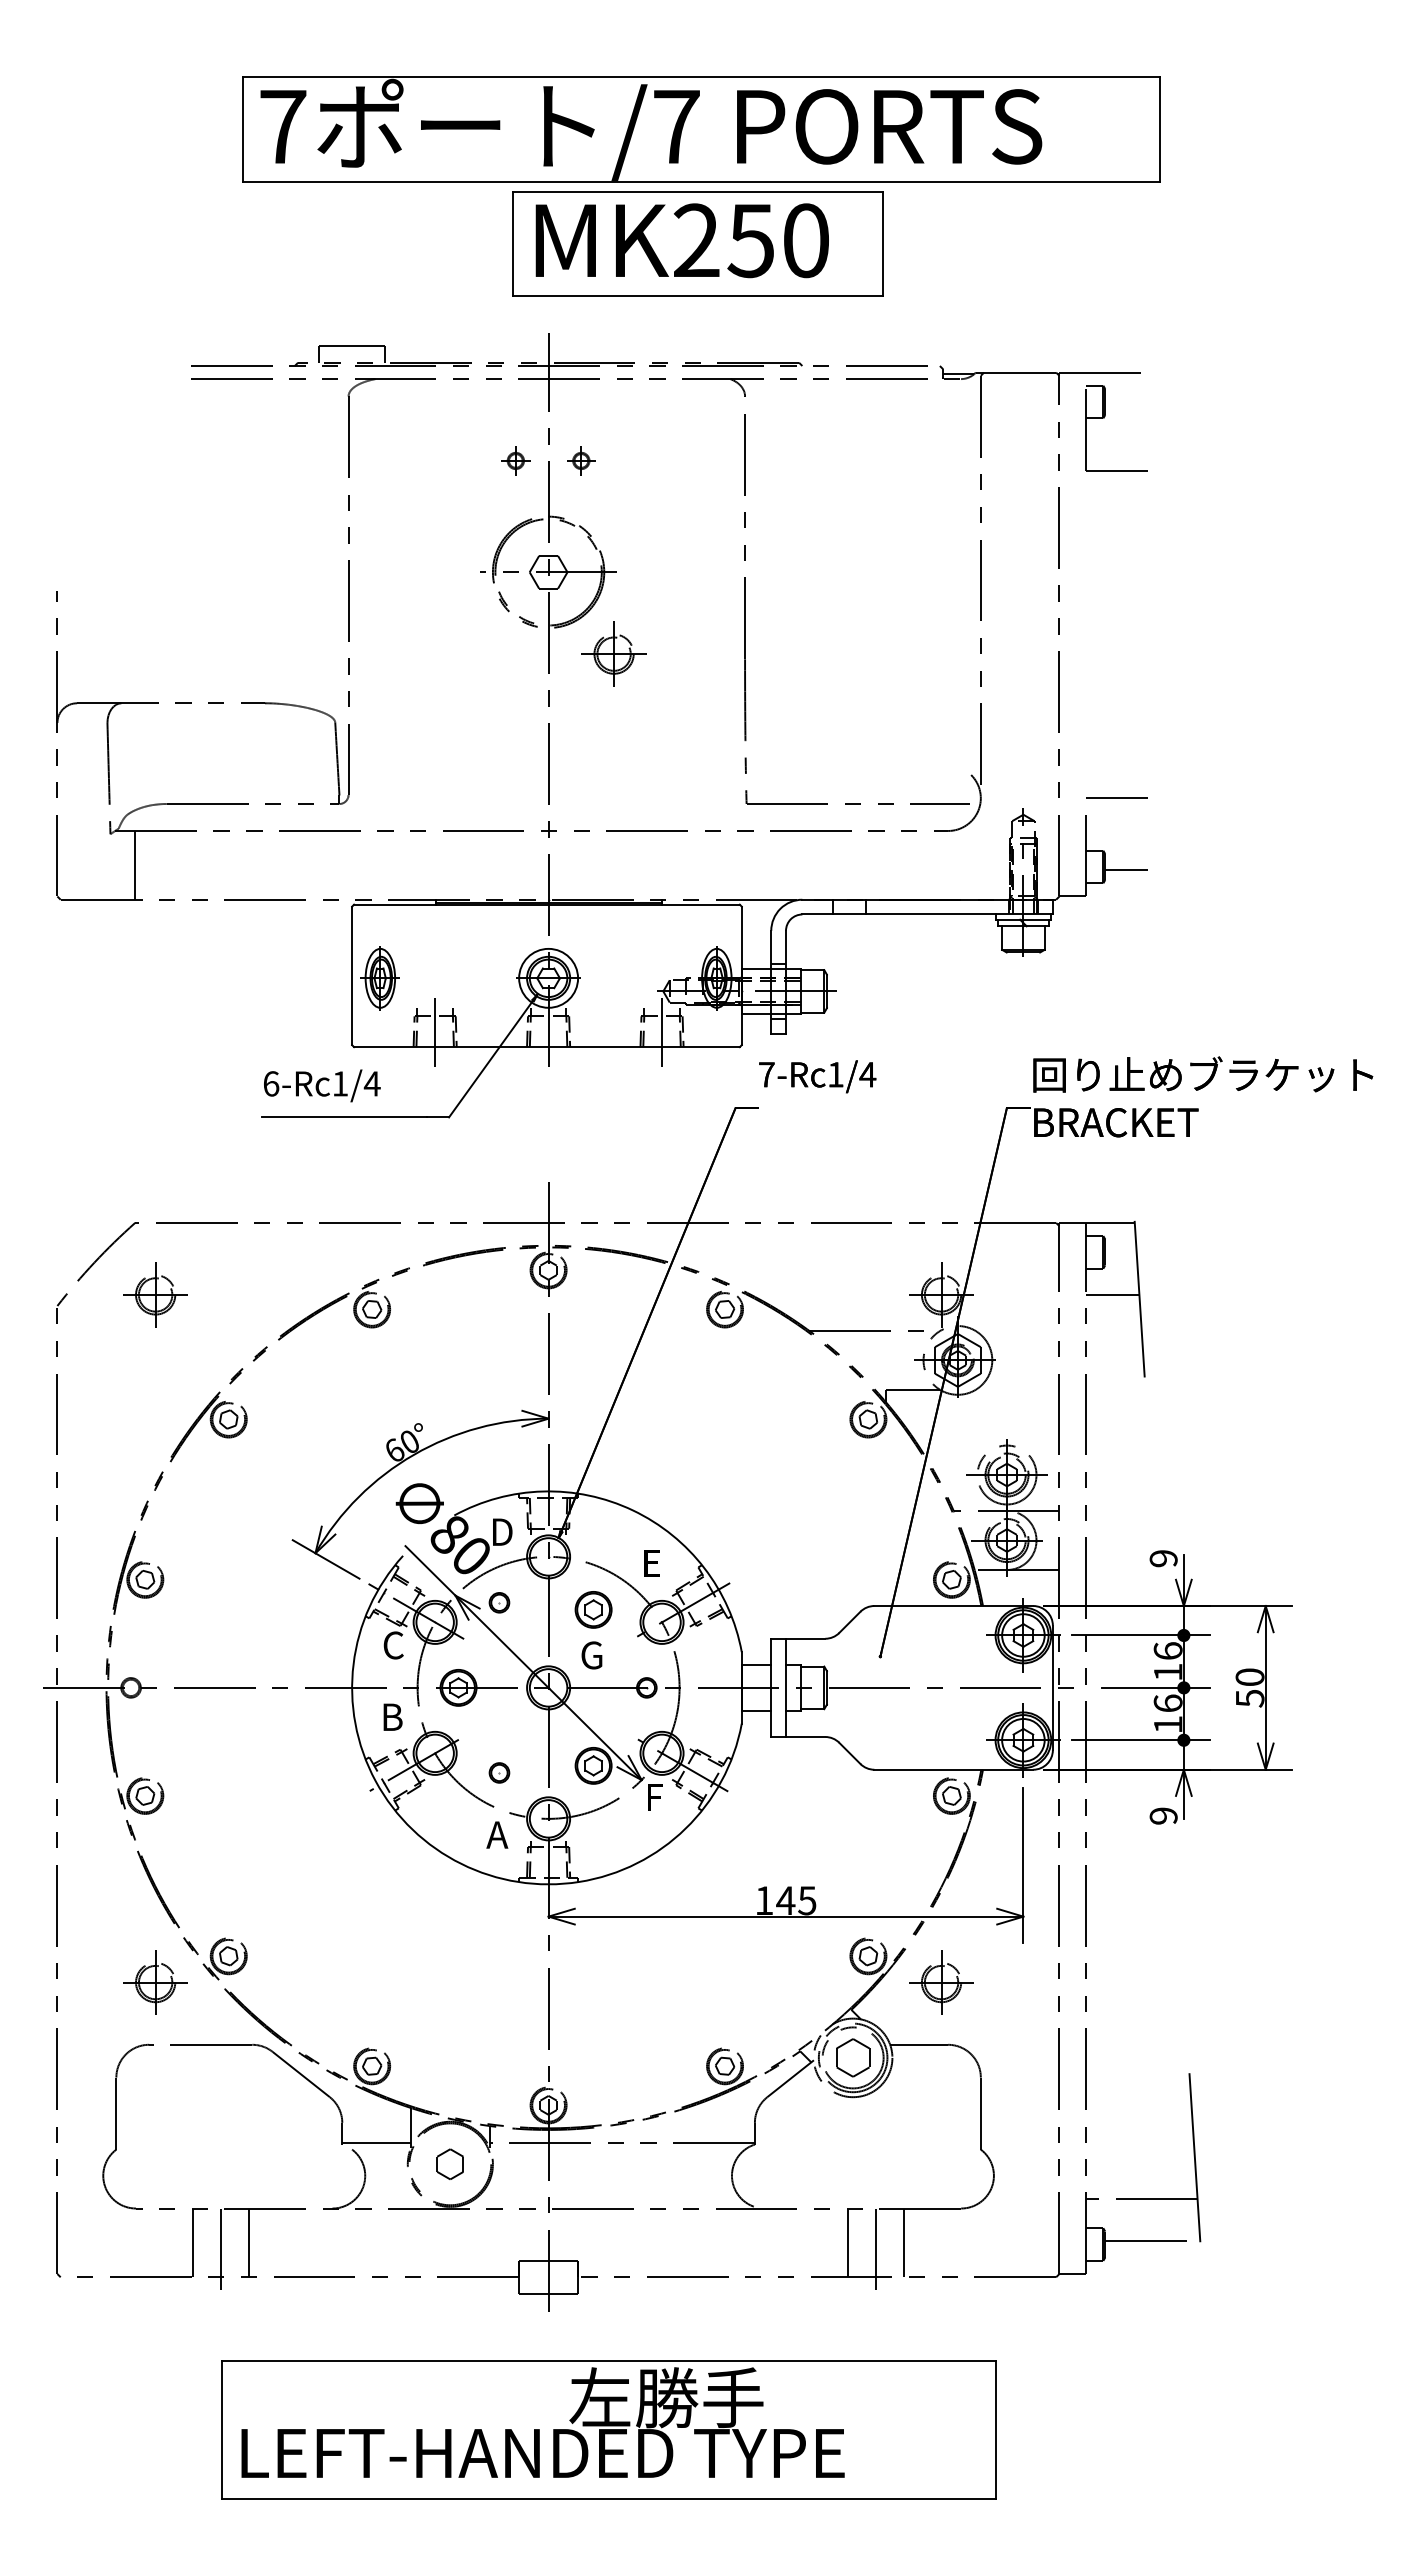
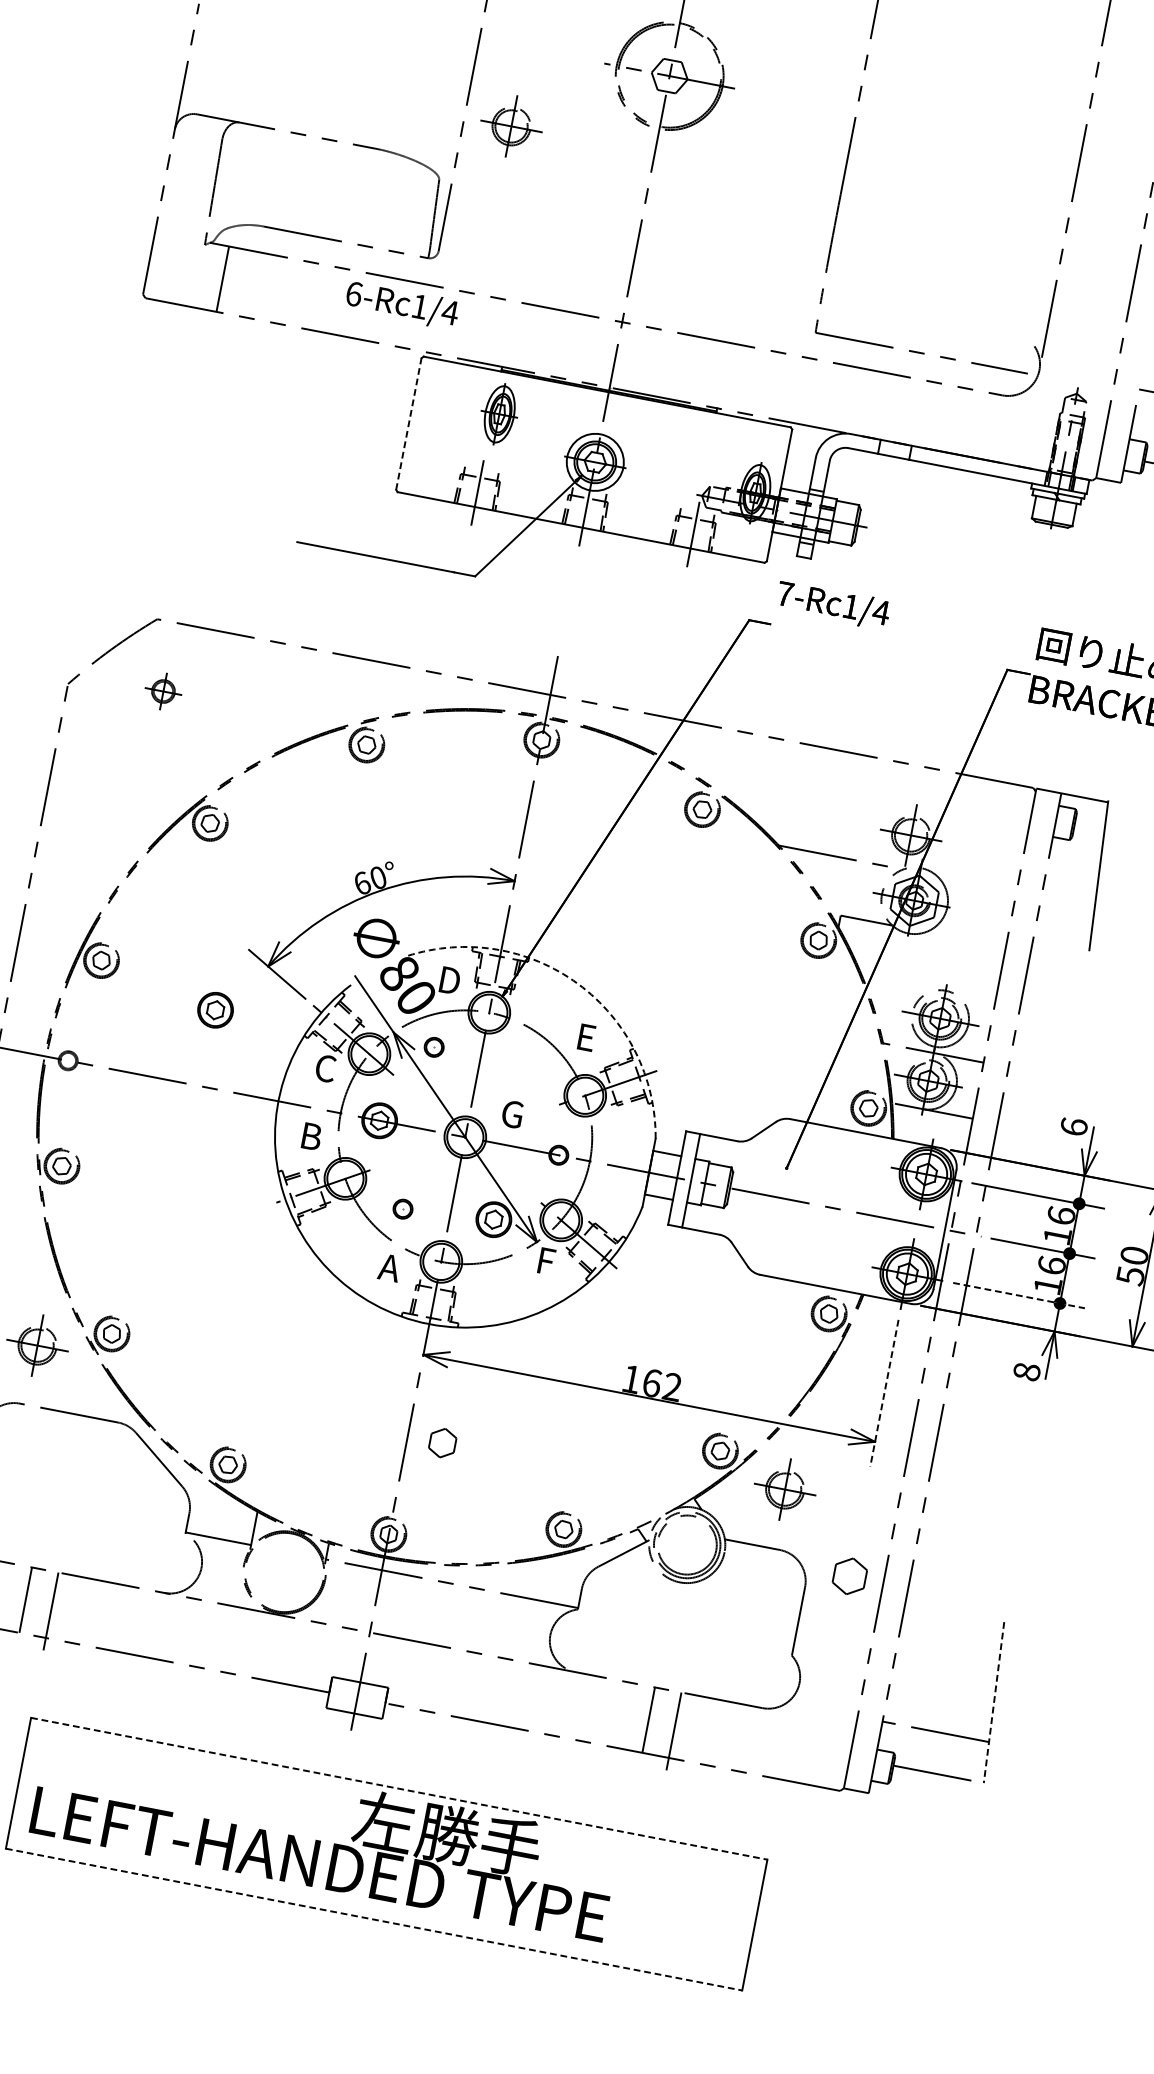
part: (613, 653) -> (511, 125), moved
line: (352, 975) -> (409, 423), solid -> dashed
part: (379, 978) -> (498, 414), moved
text: (322, 1085) -> (402, 305), moved
part: (155, 1294) -> (163, 691), size x0.6
line: (1112, 1294) -> (1073, 866), removed
arc: (632, 1510) -> (577, 983), solid -> dashed
text: (1163, 1558) -> (1073, 1126), 9 -> 6
part: (593, 1609) -> (215, 1009), moved
line: (1141, 1740) -> (1019, 1295), solid -> dashed
text: (1163, 1815) -> (1026, 1371), 9 -> 8
line: (1023, 1866) -> (884, 1394), solid -> dashed
text: (796, 1900) -> (662, 1384), 145 -> 162
part: (853, 2057) -> (850, 1576), moved
line: (1194, 2157) -> (993, 1702), solid -> dashed
part: (449, 2163) -> (442, 1442), moved
line: (248, 2242) -> (78, 1609), removed
line: (903, 2242) -> (701, 1729), removed
line: (609, 2361) -> (399, 1789), solid -> dashed
line: (609, 2498) -> (374, 1919), solid -> dashed

